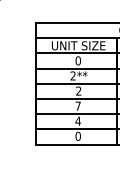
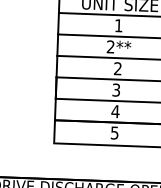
text: (77, 60) -> (117, 25), 0 -> 1
text: (77, 105) -> (115, 89), 7 -> 3
text: (77, 135) -> (113, 131), 0 -> 5

